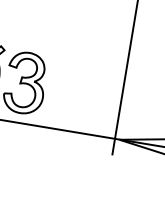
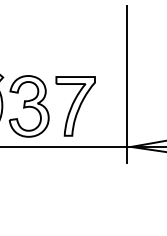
part: (71, 90) -> (75, 106), added

